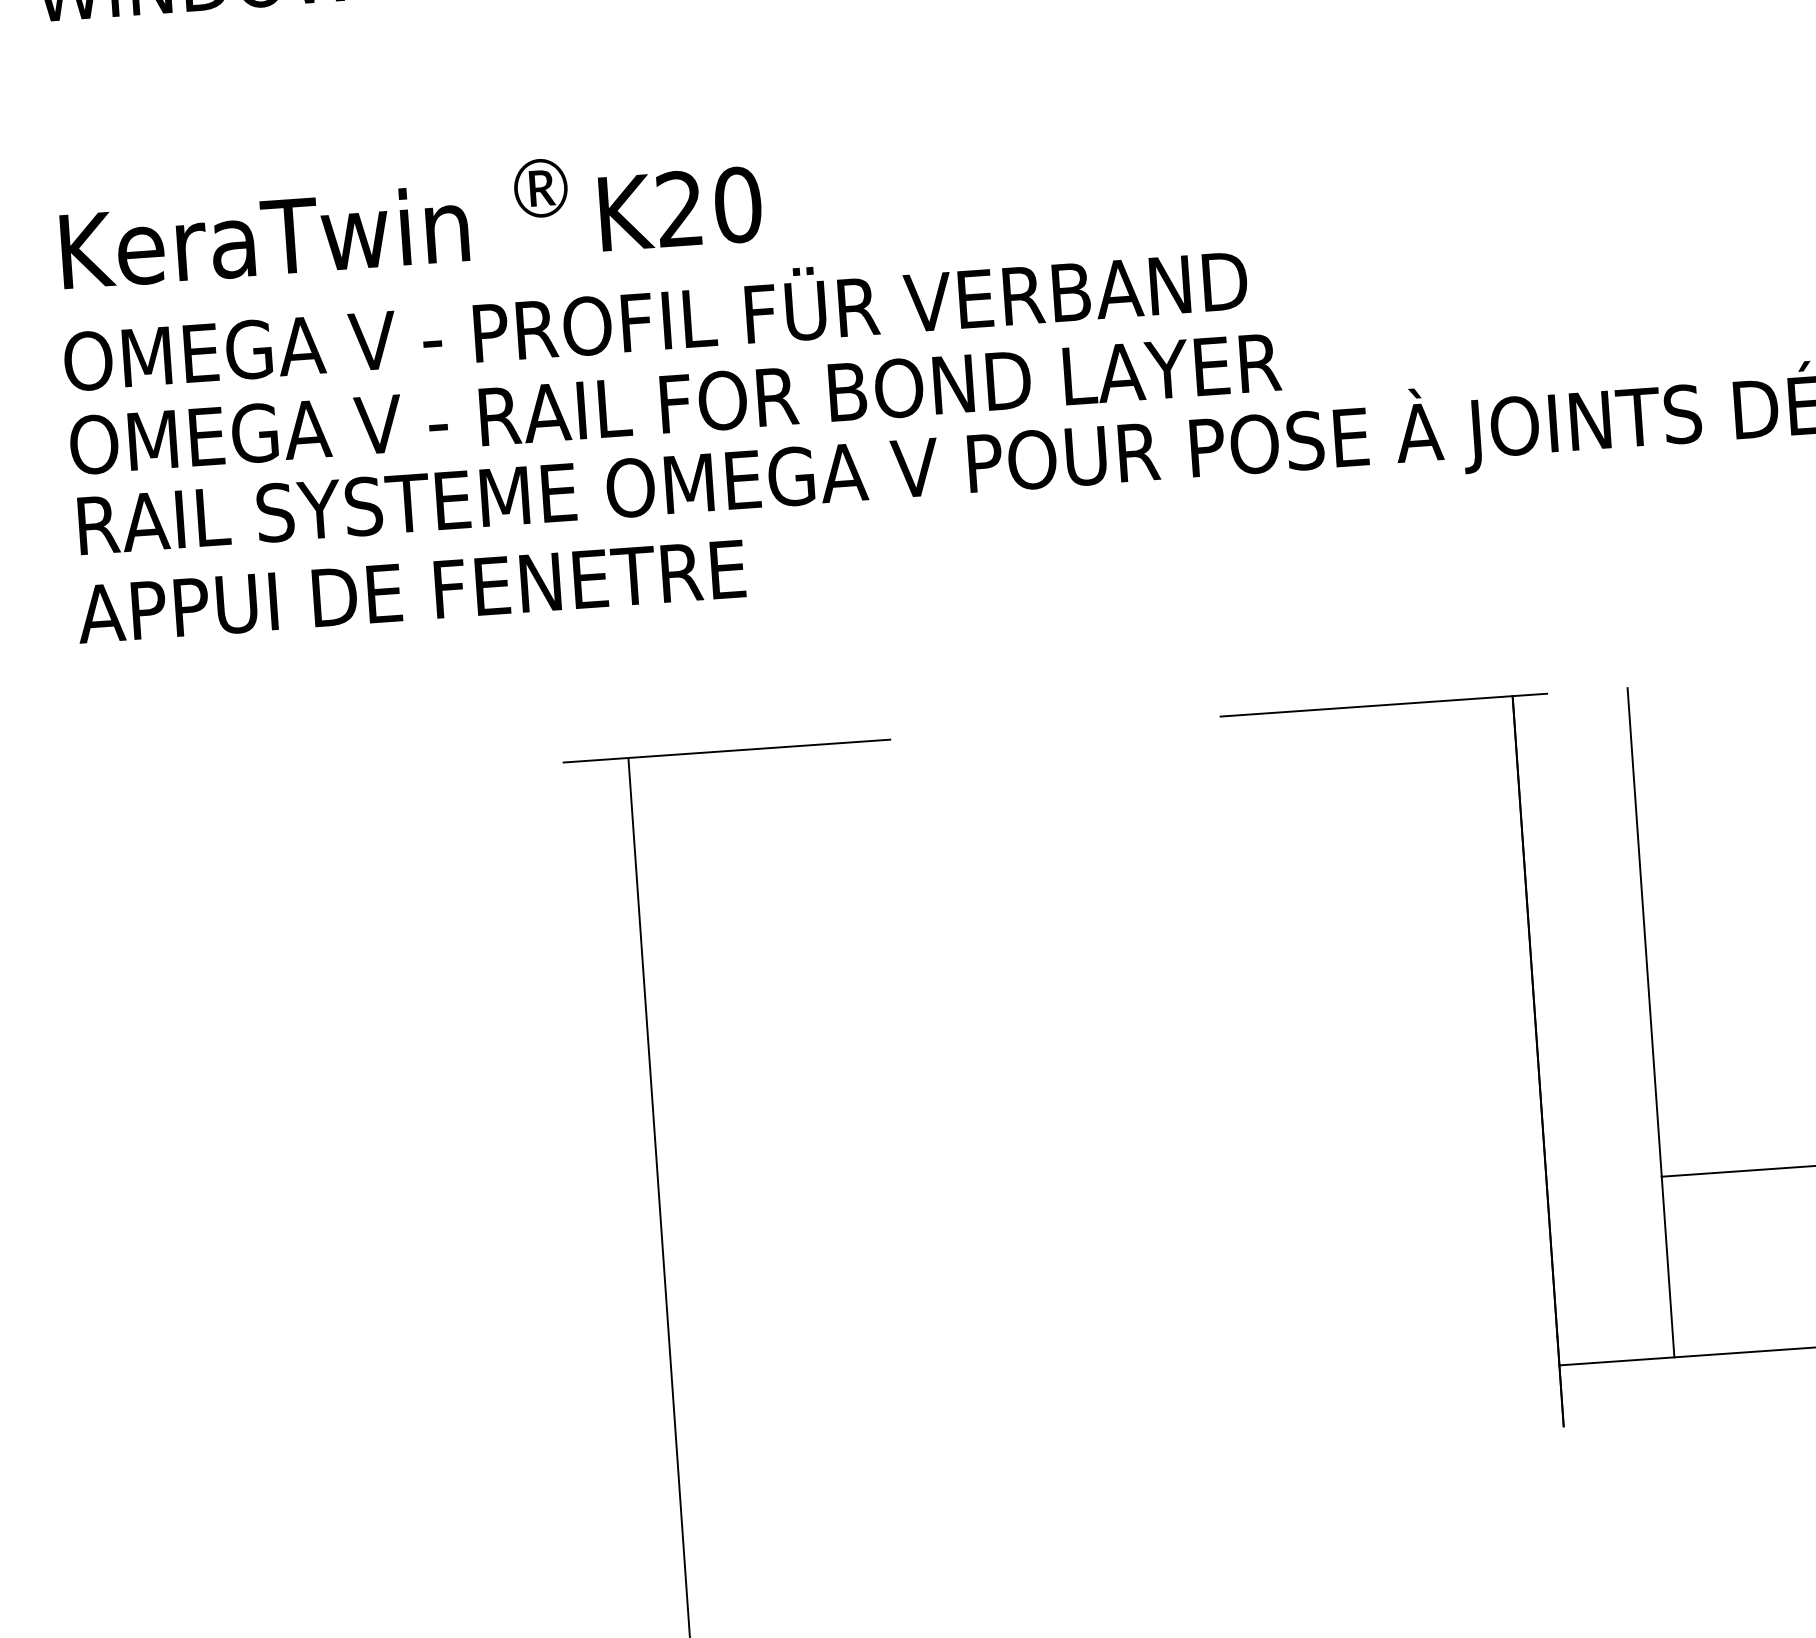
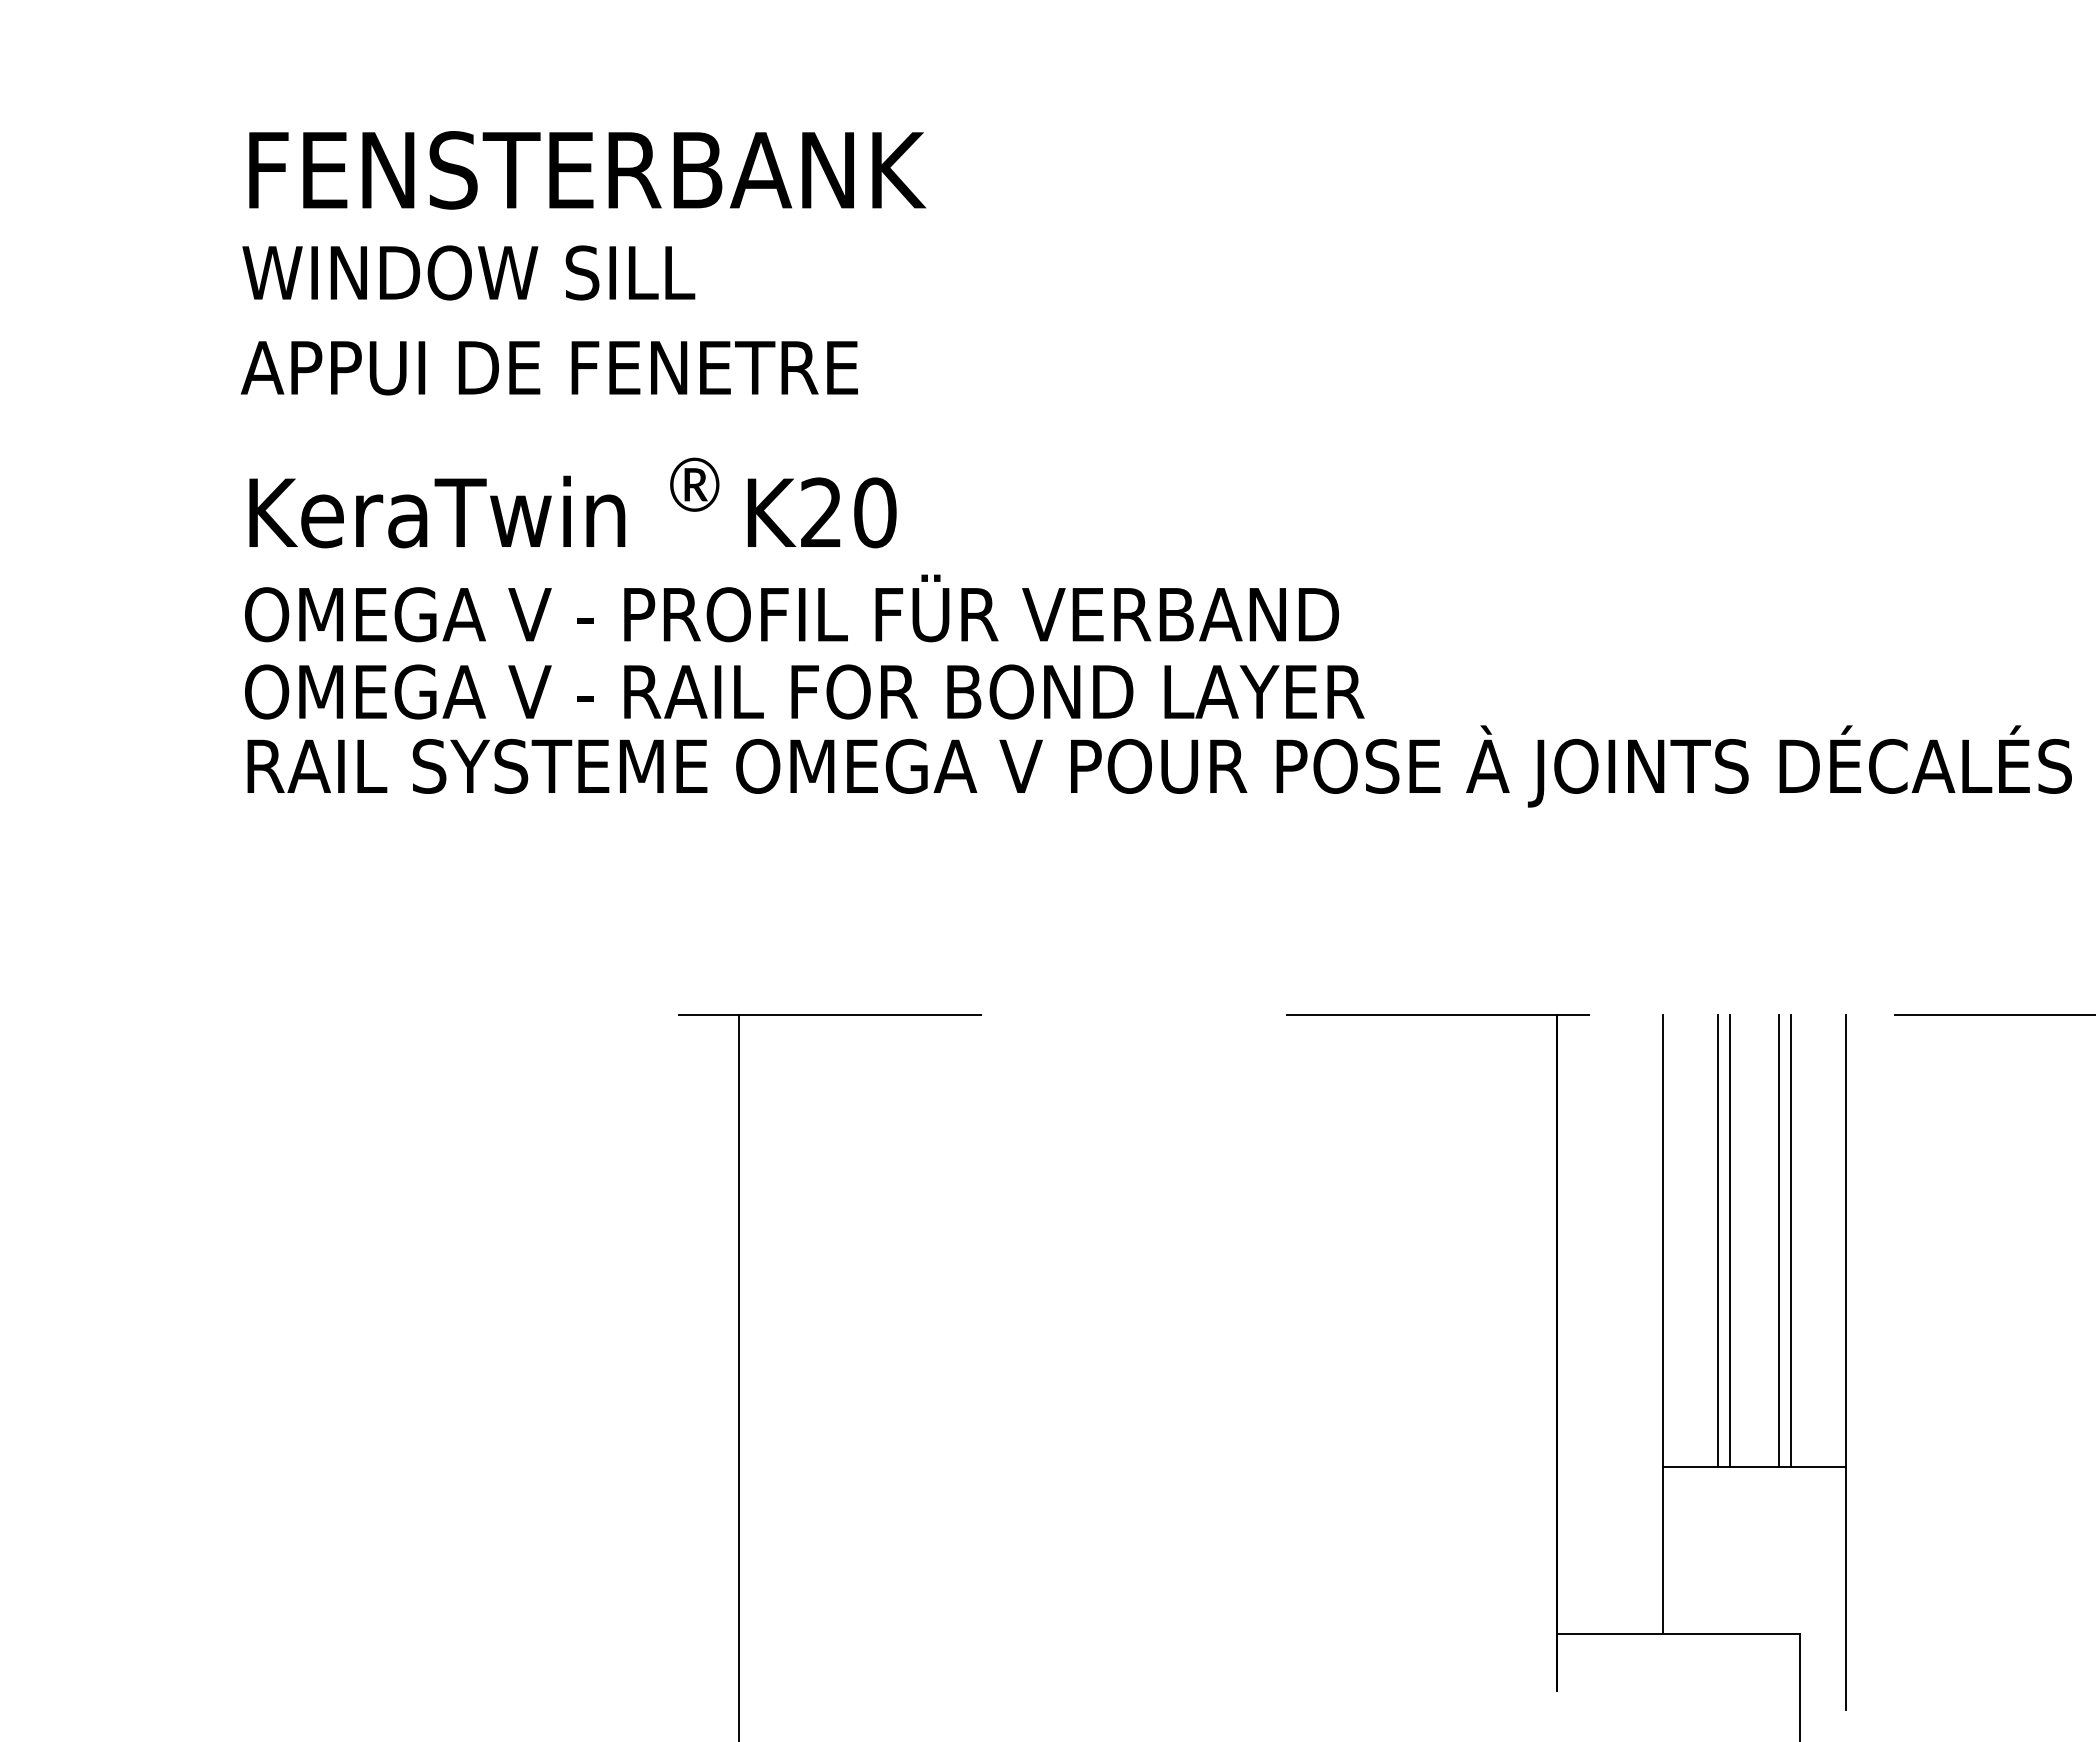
text: (410, 592) -> (548, 368), moved
line: (1782, 923) -> (1790, 1241), added
line: (1769, 924) -> (1778, 1241), added
line: (1717, 927) -> (1730, 1241), added
line: (1704, 928) -> (1718, 1241), added

